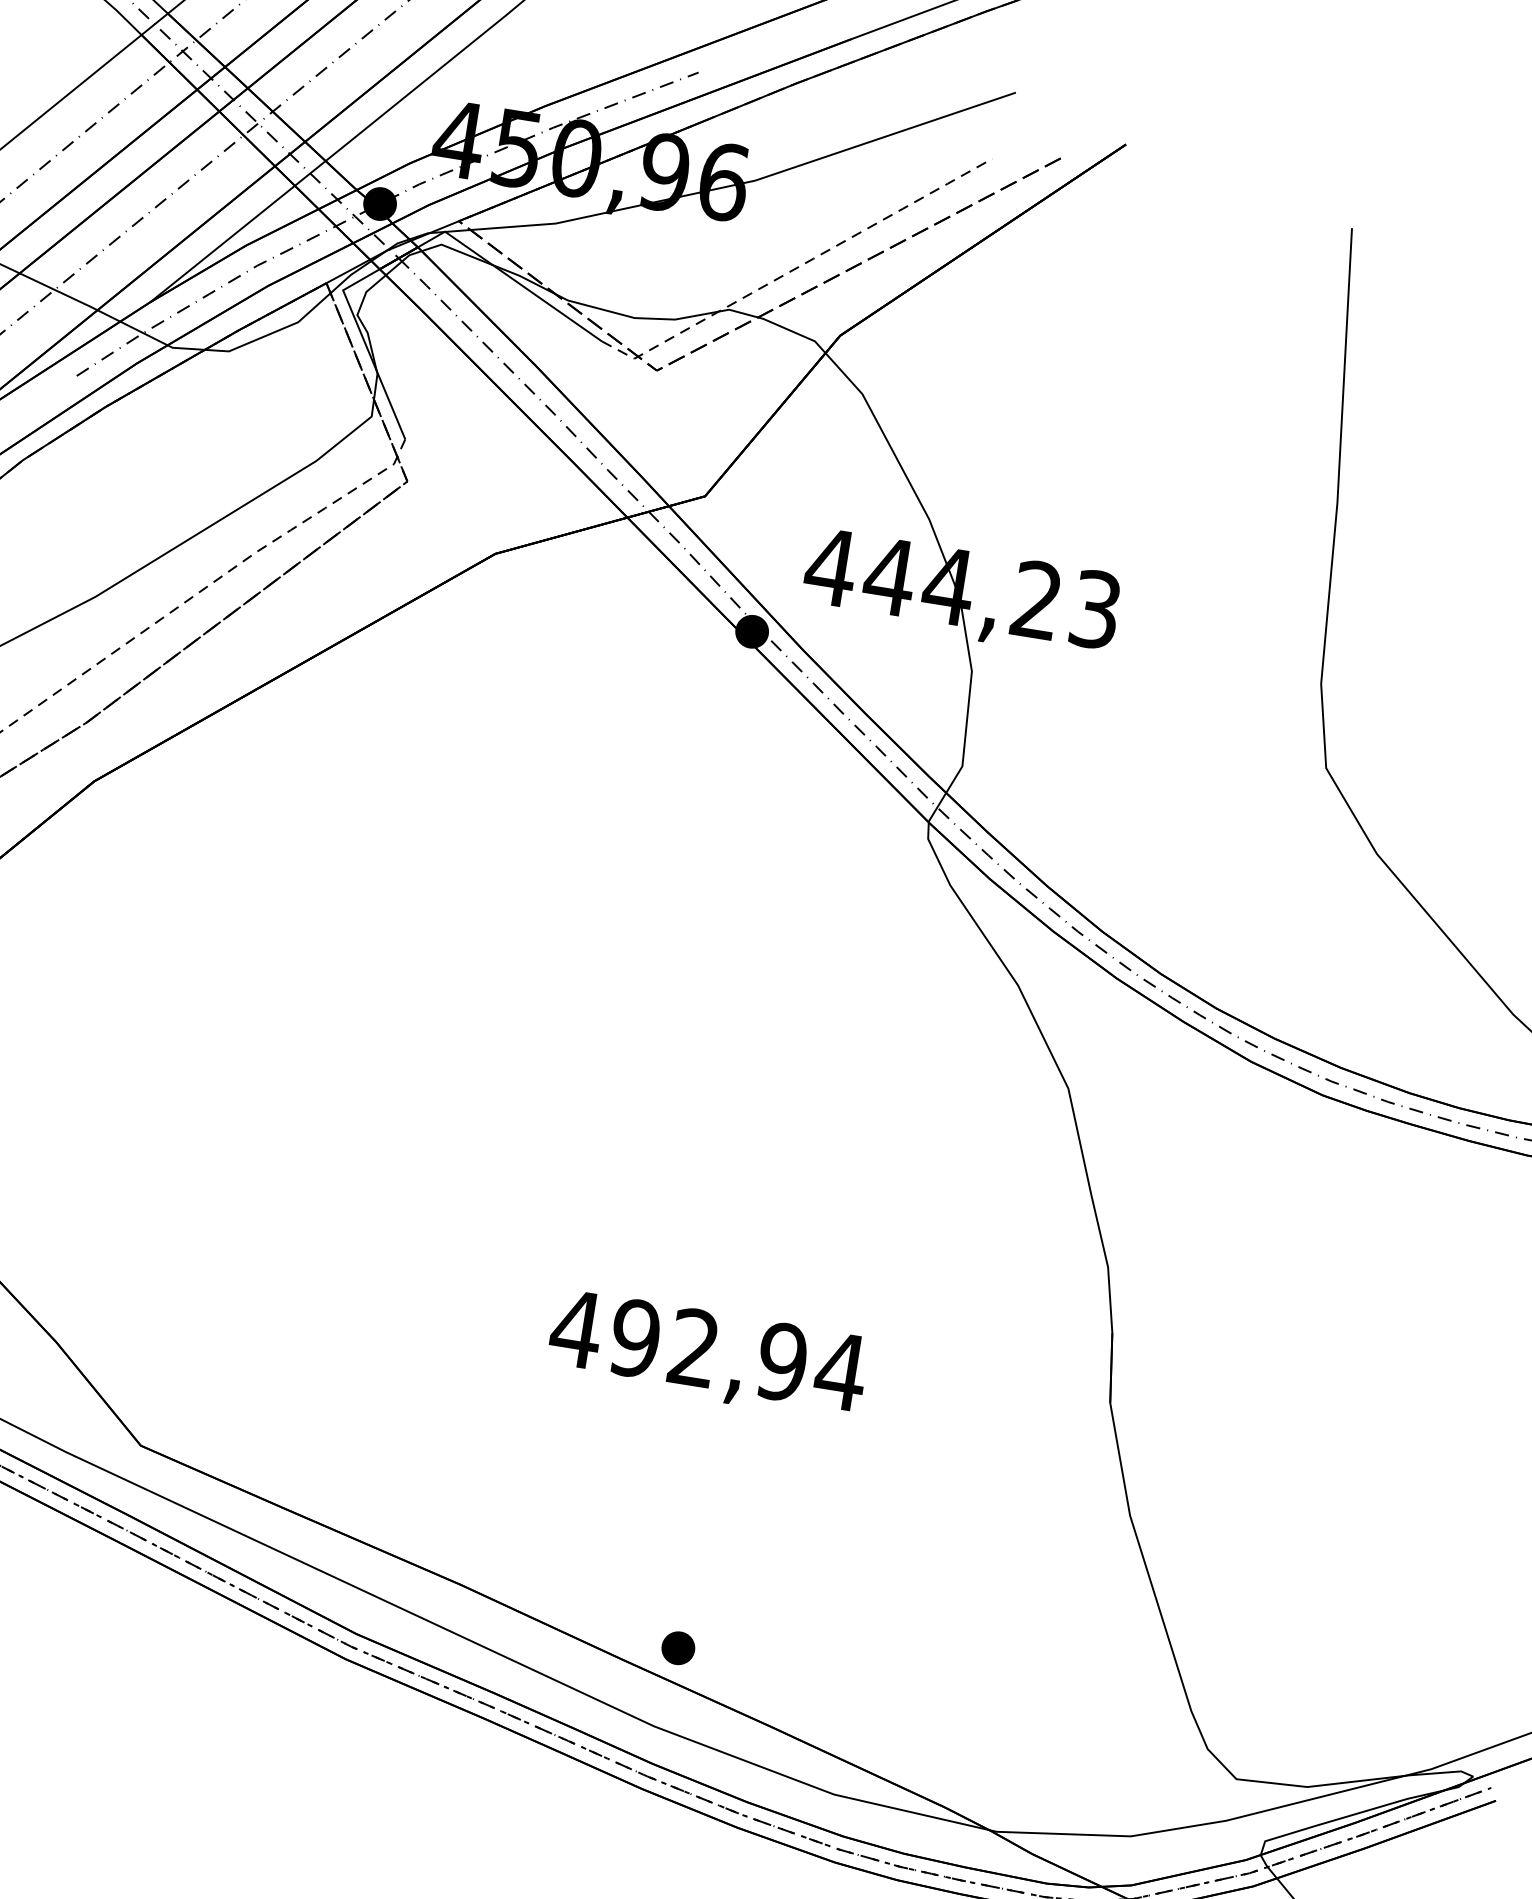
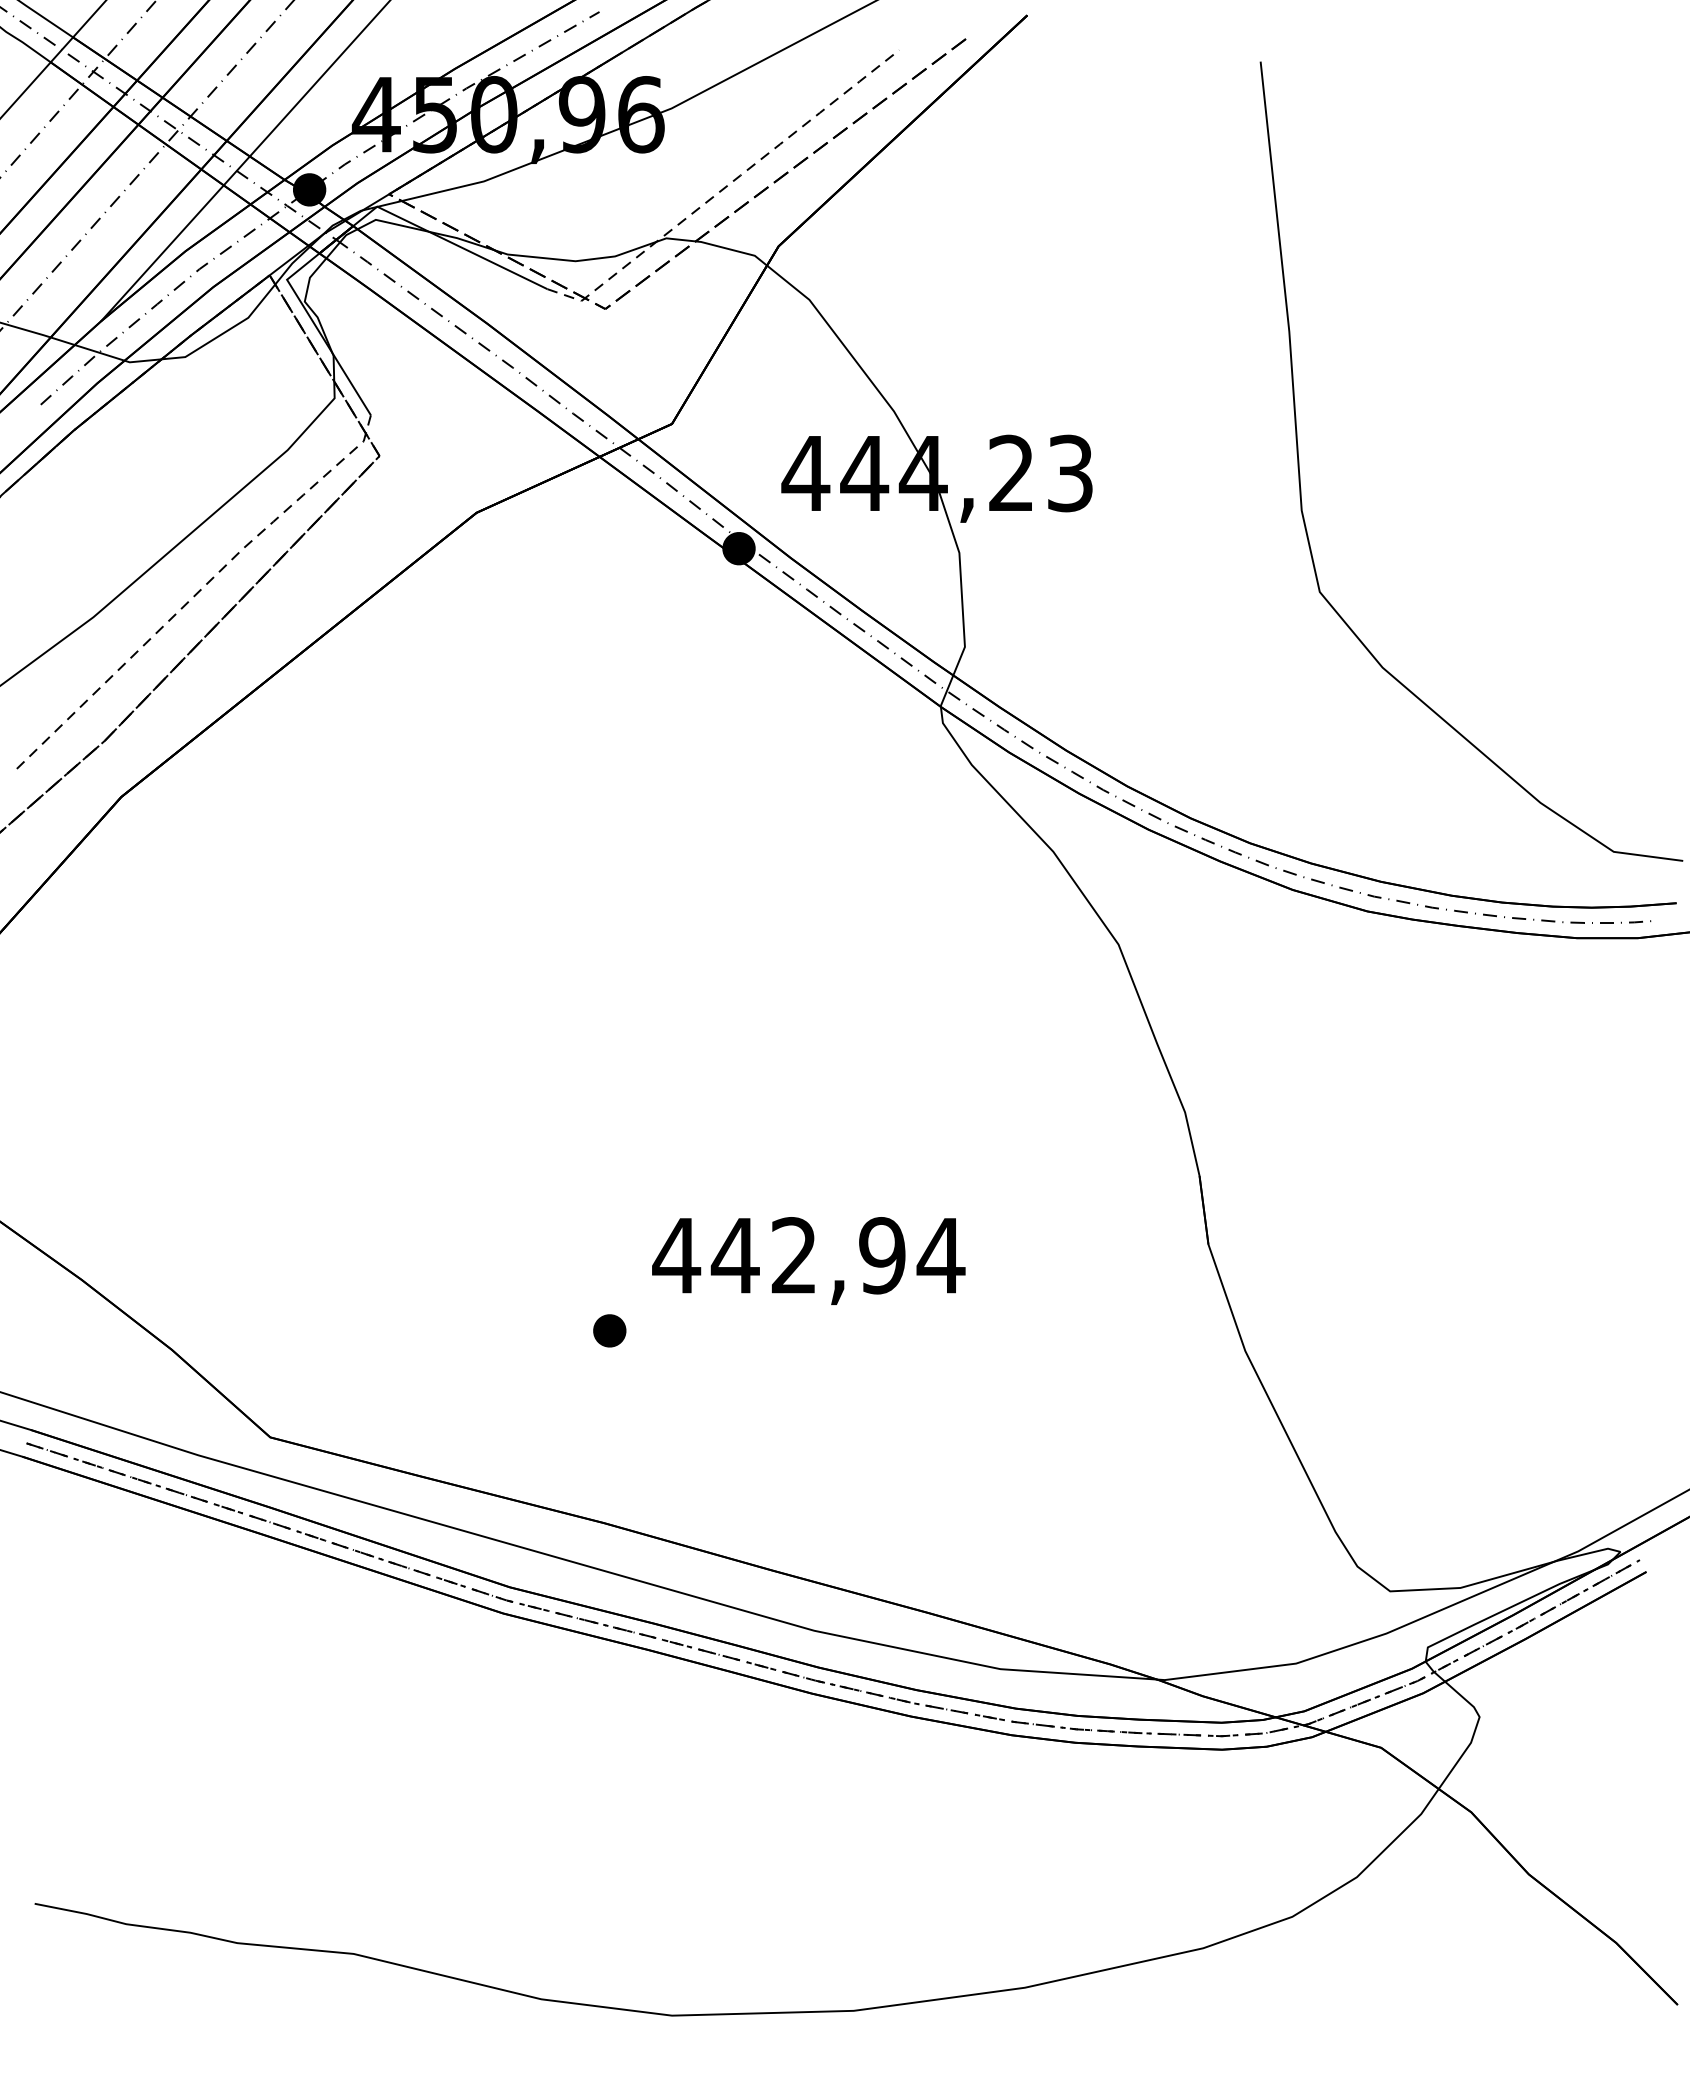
text: (634, 1338) -> (734, 1255), 492,94 -> 442,94
part: (678, 1647) -> (609, 1330), moved

